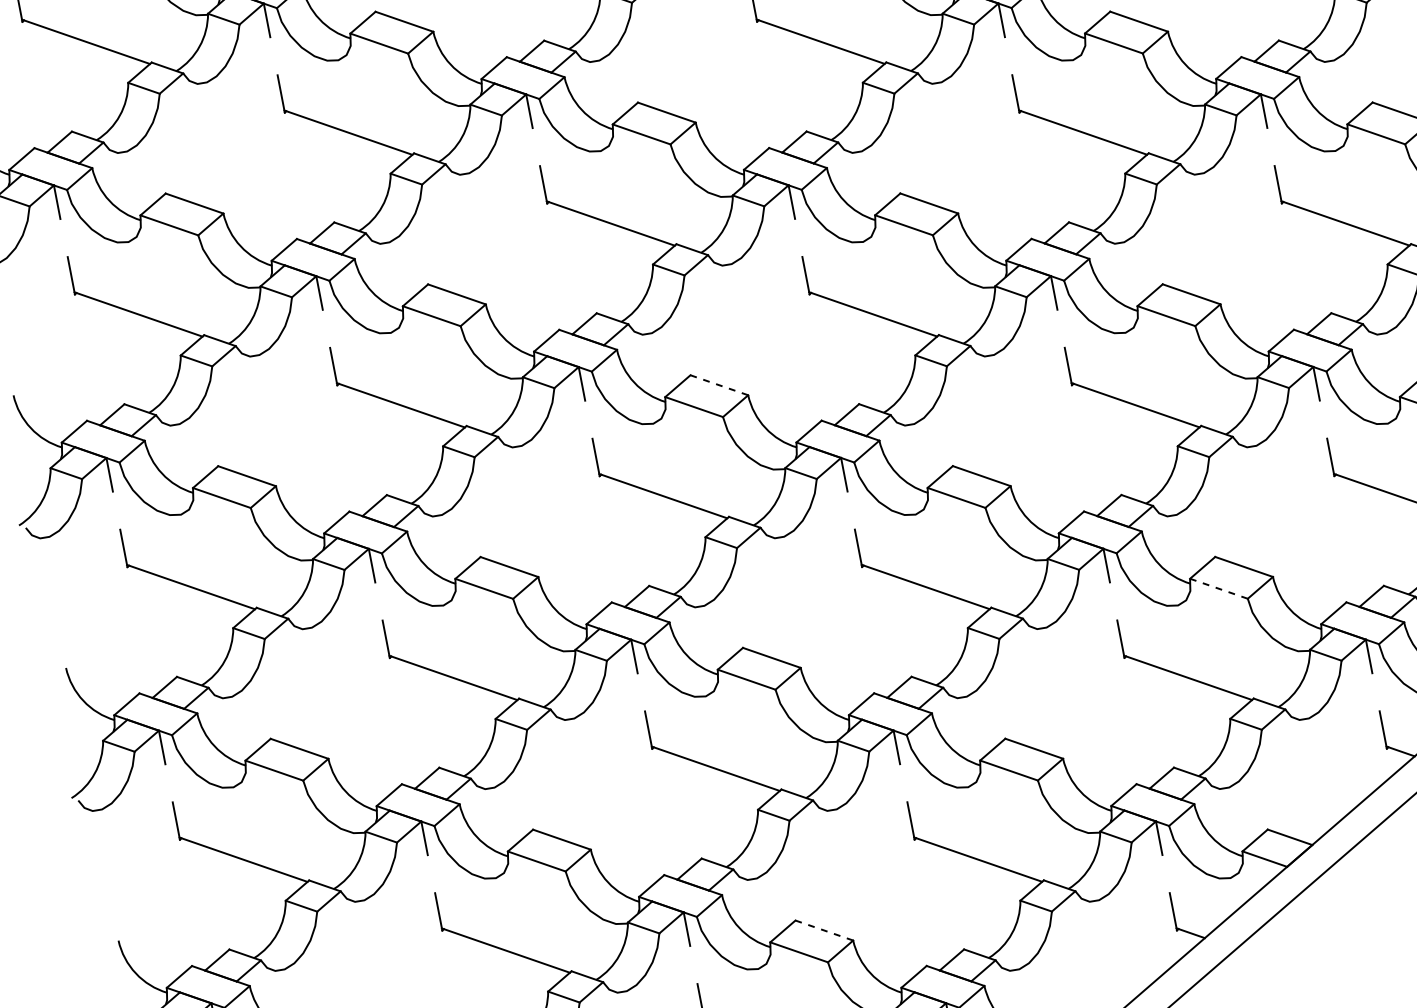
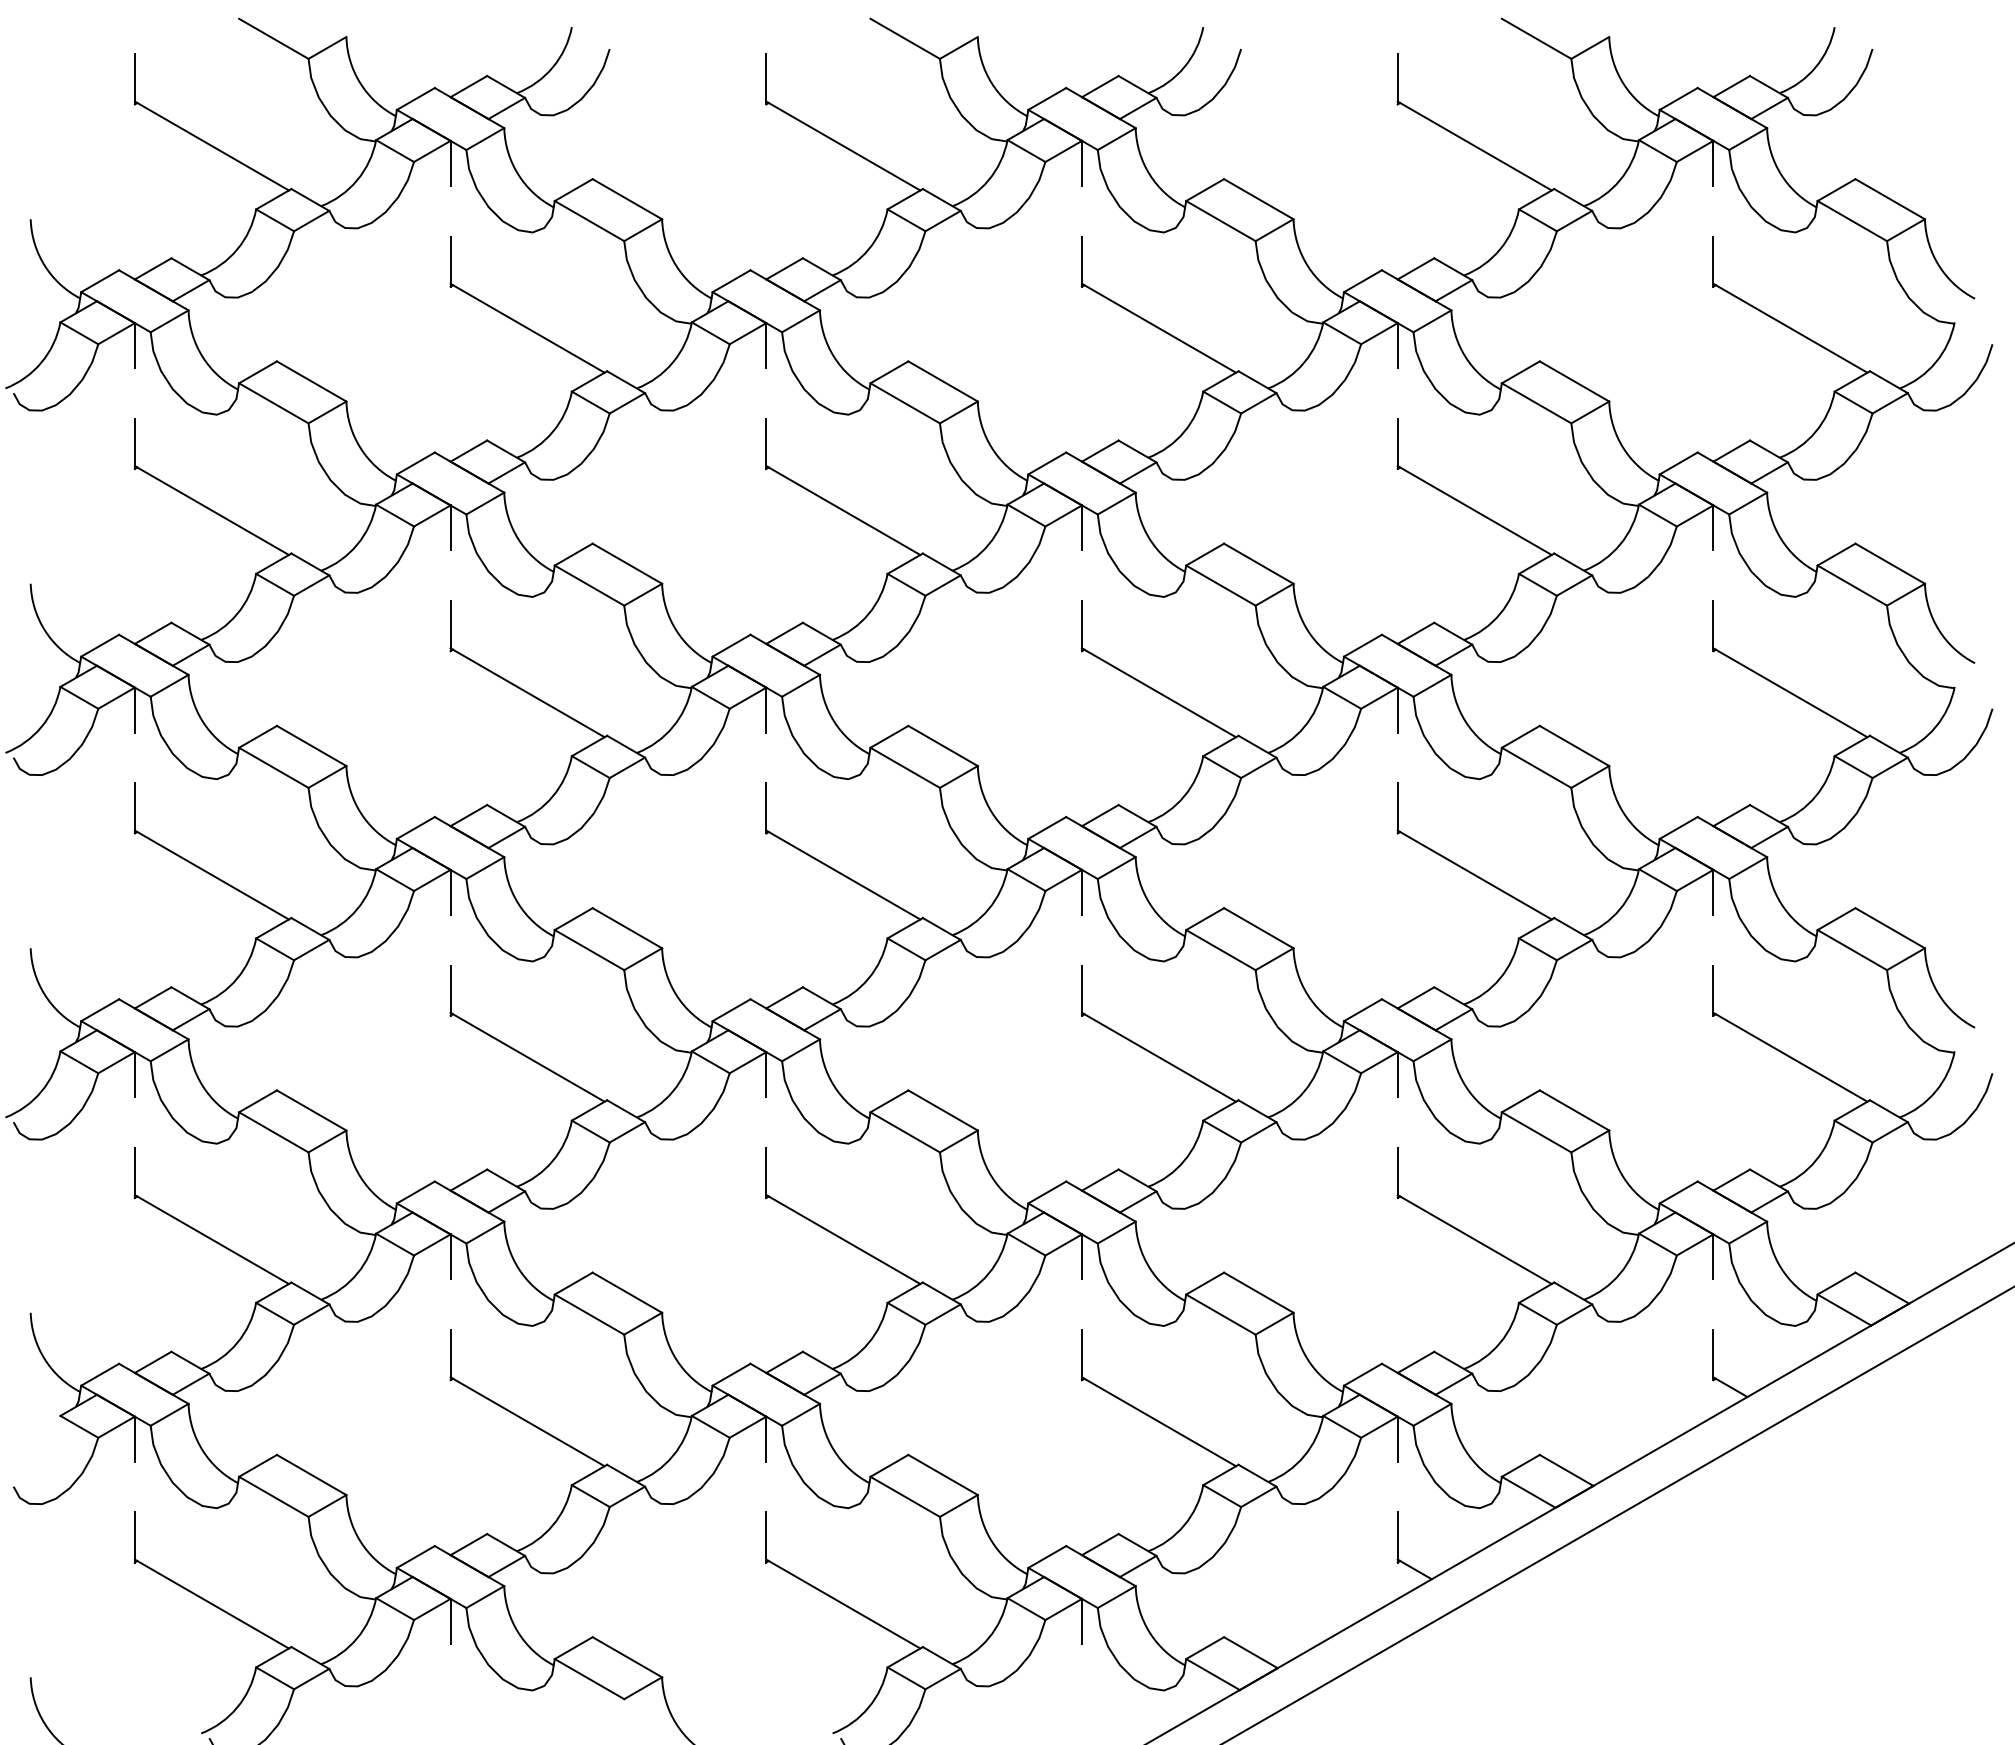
line: (718, 384) -> (942, 745), dashed -> solid
line: (1218, 588) -> (1536, 1132), dashed -> solid
line: (823, 930) -> (942, 1474), dashed -> solid

